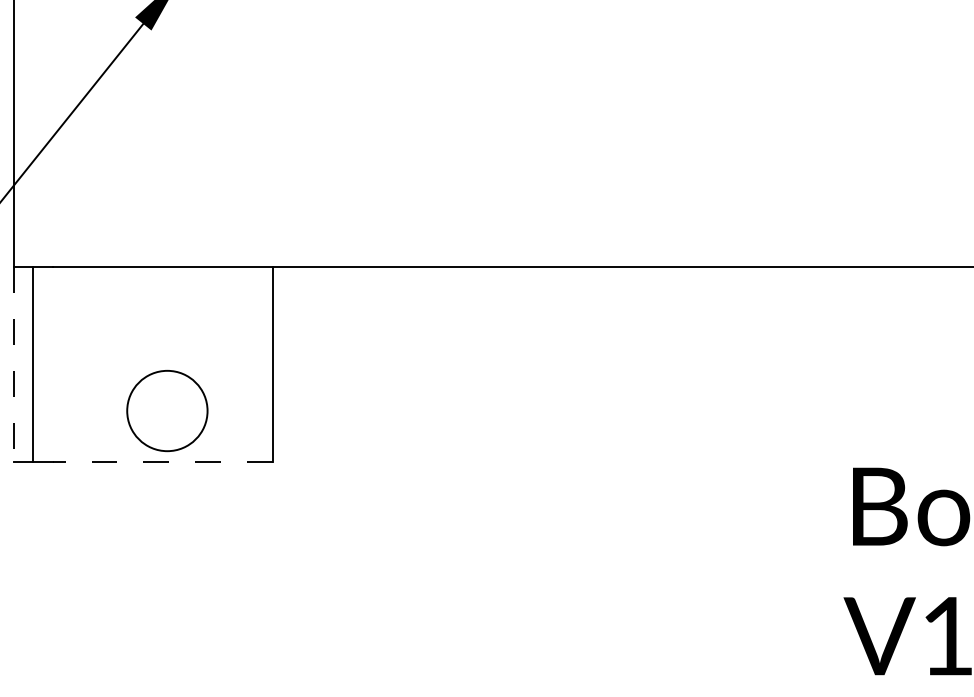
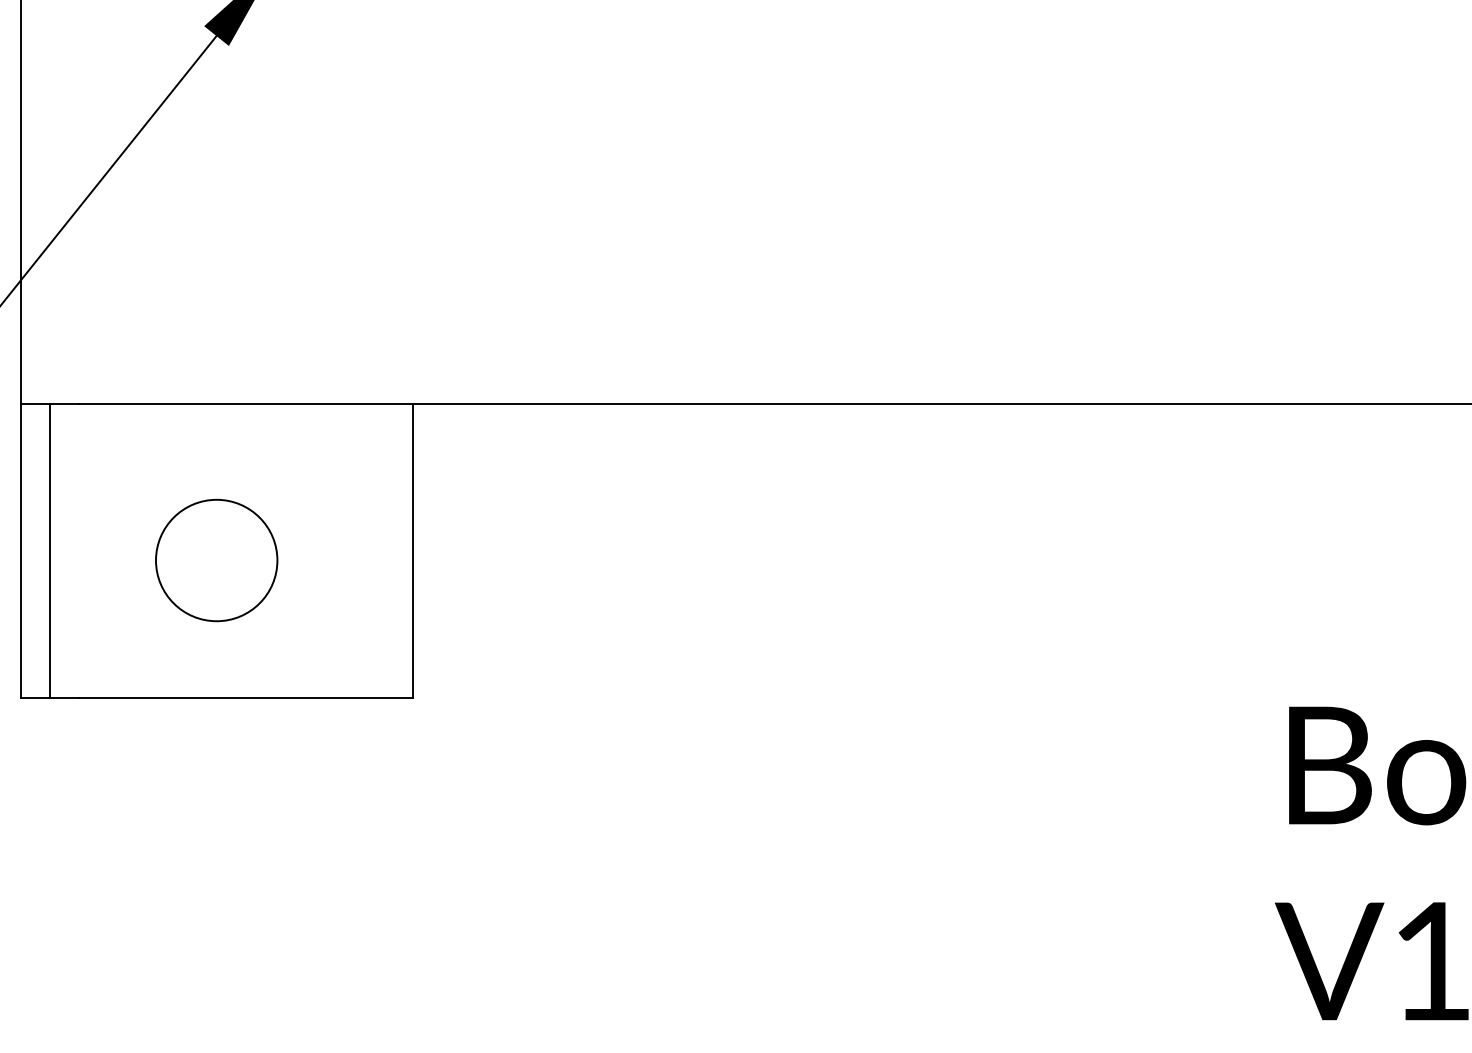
line: (13, 365) -> (20, 552), dashed -> solid
circle: (167, 411) -> (216, 561), moved
line: (162, 461) -> (245, 697), dashed -> solid

